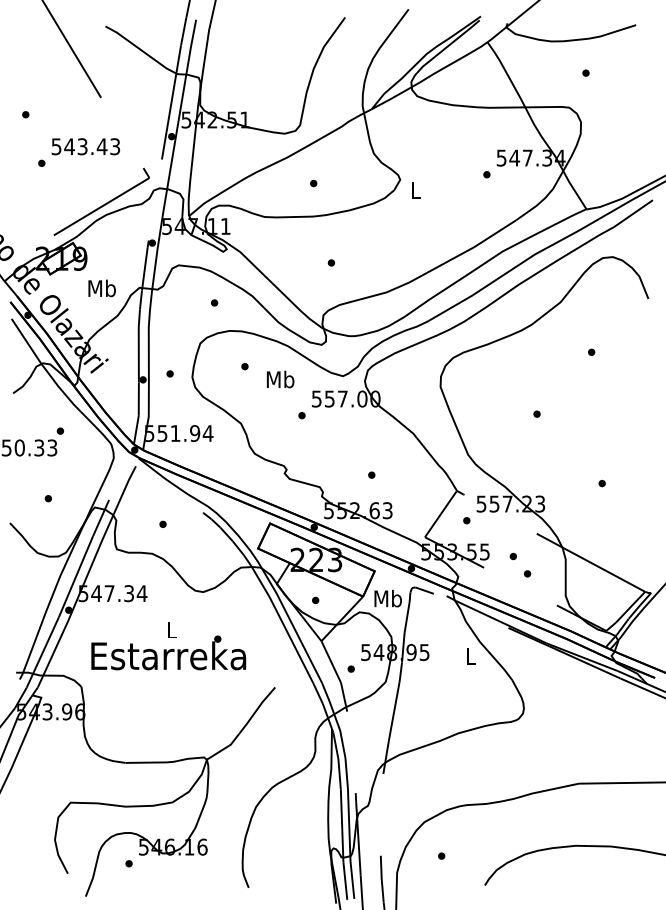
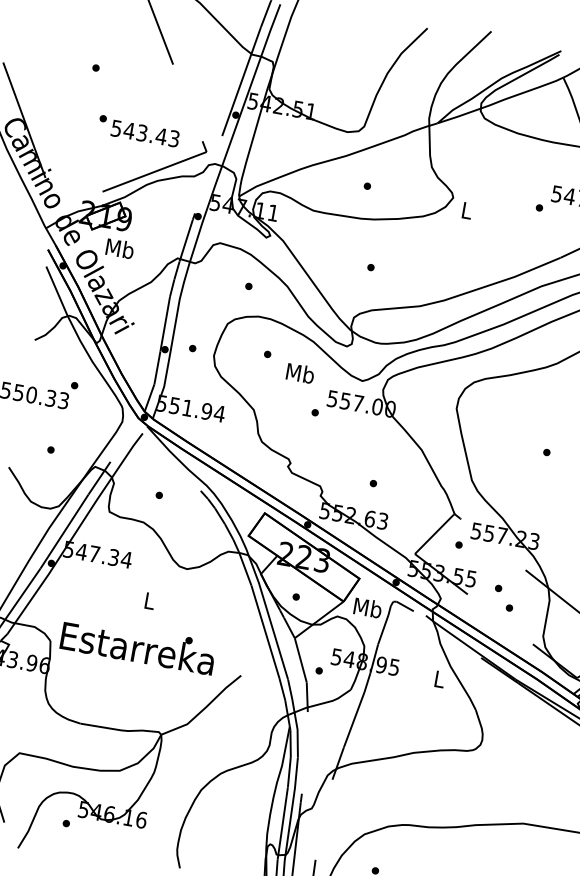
text: (85, 146) -> (145, 133), moved
text: (101, 288) -> (119, 248), moved
text: (168, 652) -> (138, 645), moved

